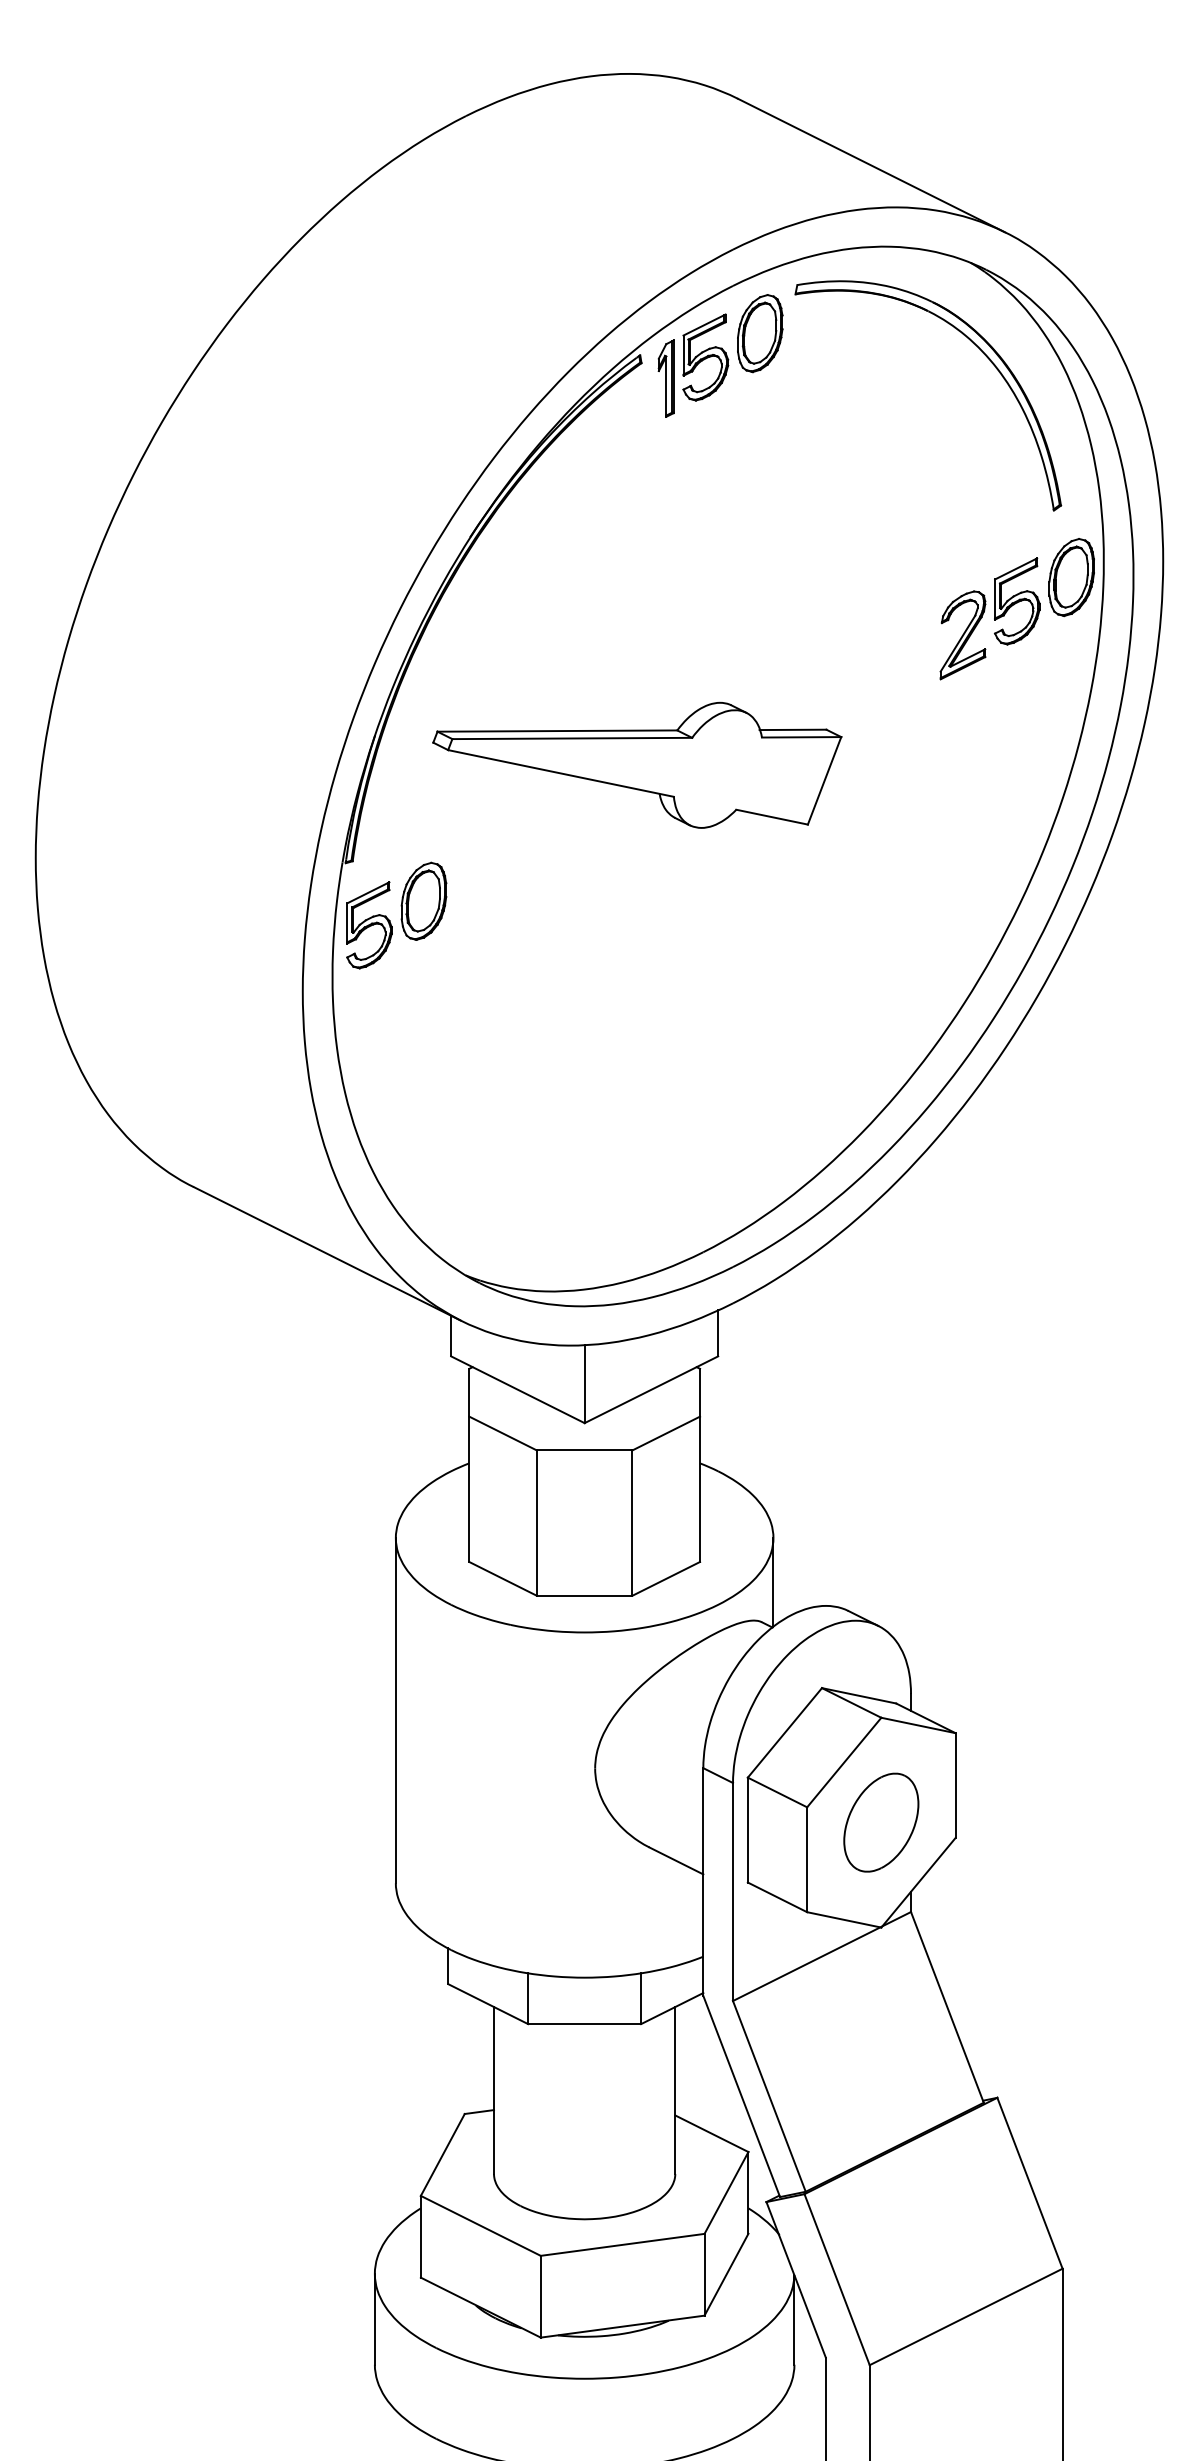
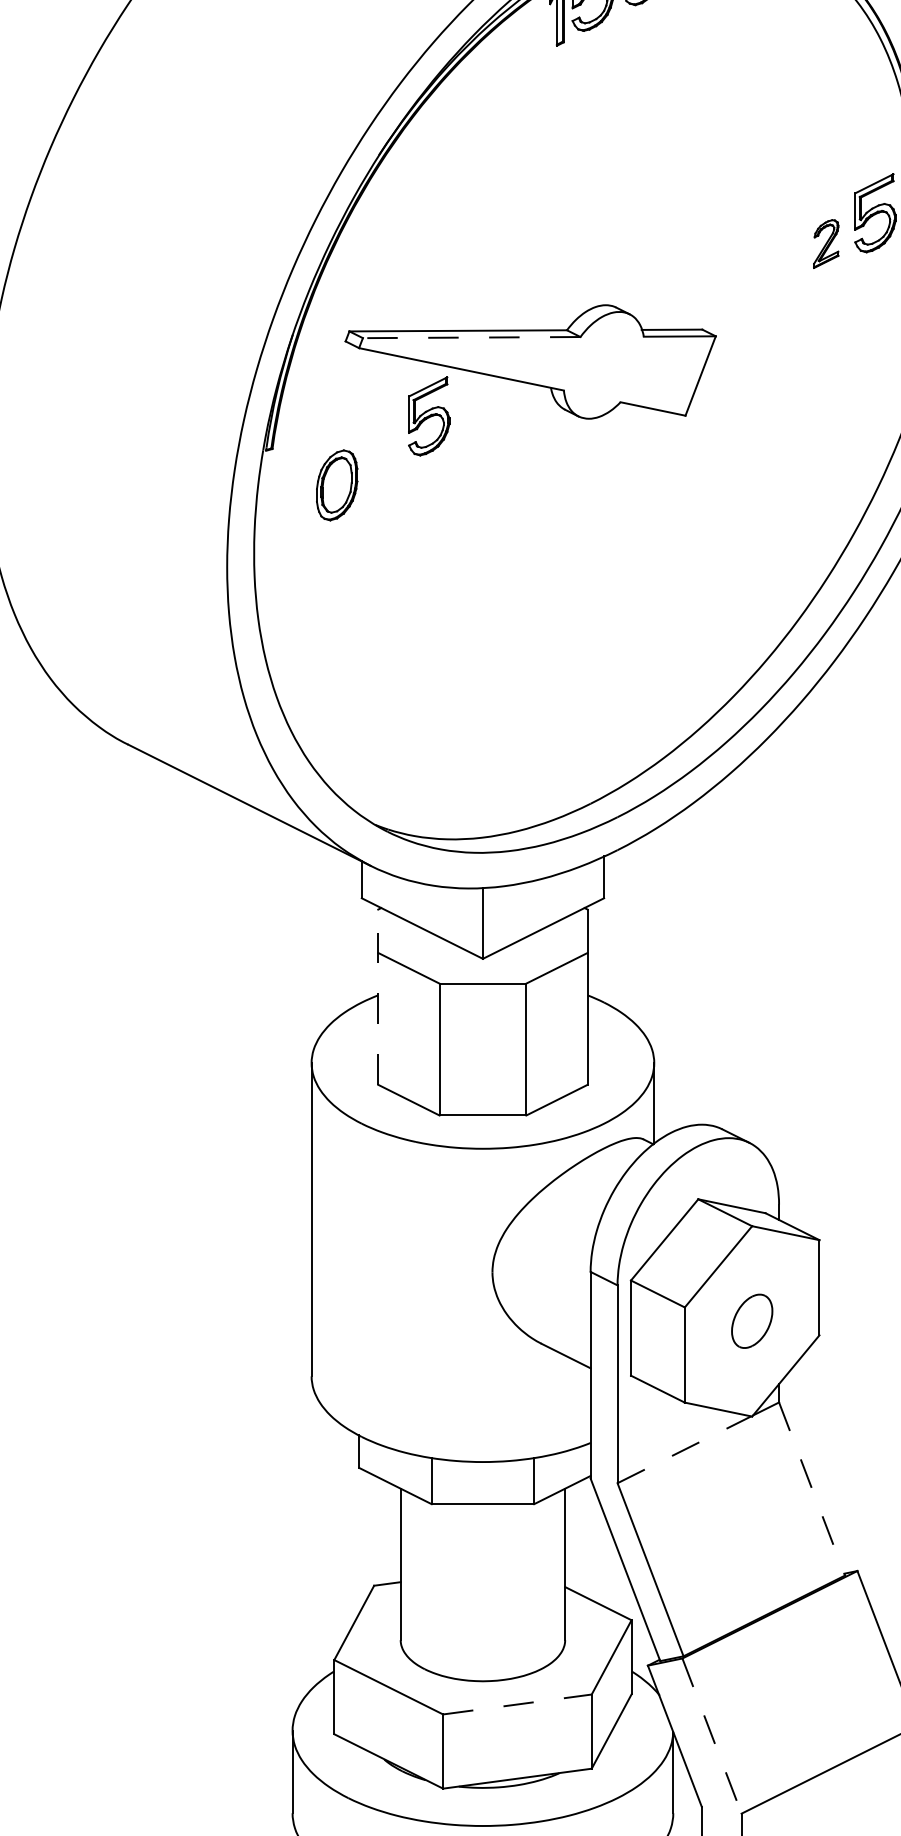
part: (962, 635) -> (825, 244), size x0.6
line: (572, 738) -> (471, 337), solid -> dashed
part: (369, 925) -> (429, 416), moved
line: (469, 1465) -> (378, 997), solid -> dashed
part: (881, 1822) -> (752, 1321), size x0.6
line: (807, 1963) -> (685, 1449), solid -> dashed
line: (947, 2007) -> (812, 1489), solid -> dashed
line: (622, 2244) -> (517, 1704), solid -> dashed
line: (837, 2279) -> (712, 1735), solid -> dashed

